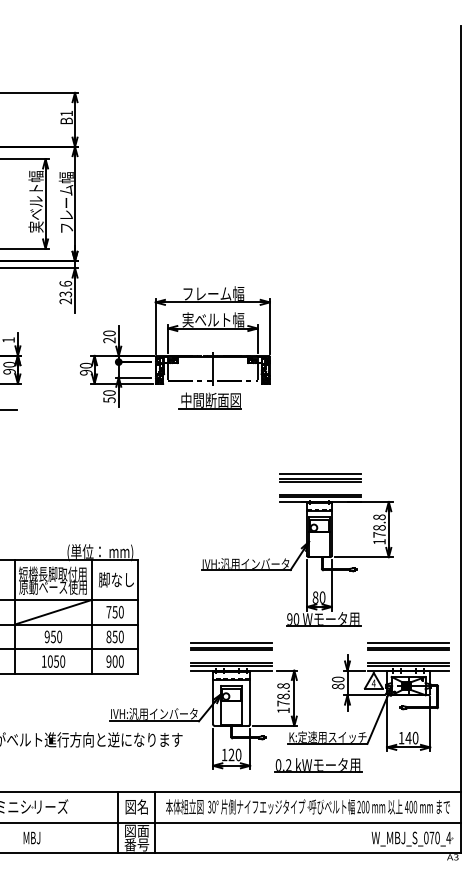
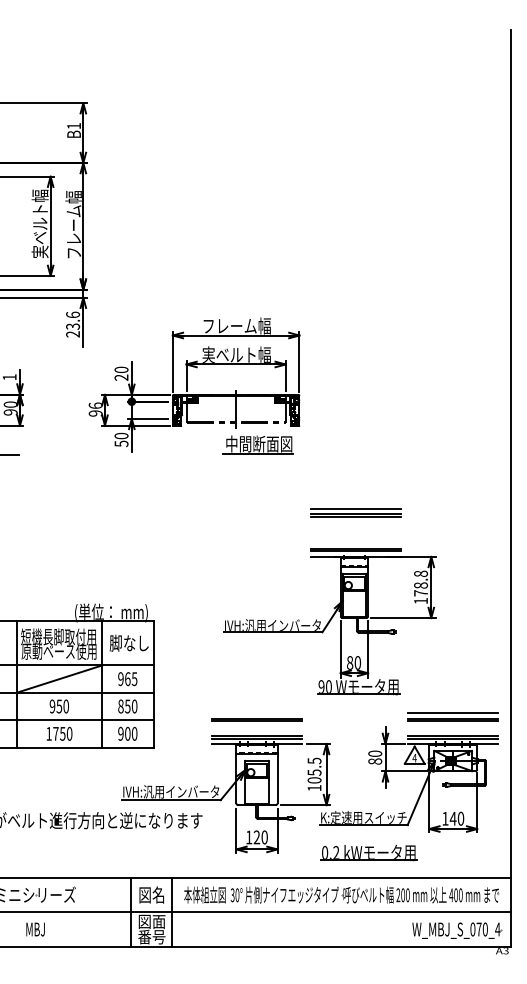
text: (86, 365) -> (95, 405), 90 -> 96
part: (209, 400) -> (257, 444), moved
part: (320, 477) -> (355, 512), moved
text: (114, 612) -> (127, 679), 750 -> 965
line: (231, 643) -> (256, 713), removed
text: (49, 661) -> (55, 733), 1050 -> 1750
text: (283, 694) -> (314, 770), 178.8 -> 105.5
part: (317, 764) -> (368, 852), moved

